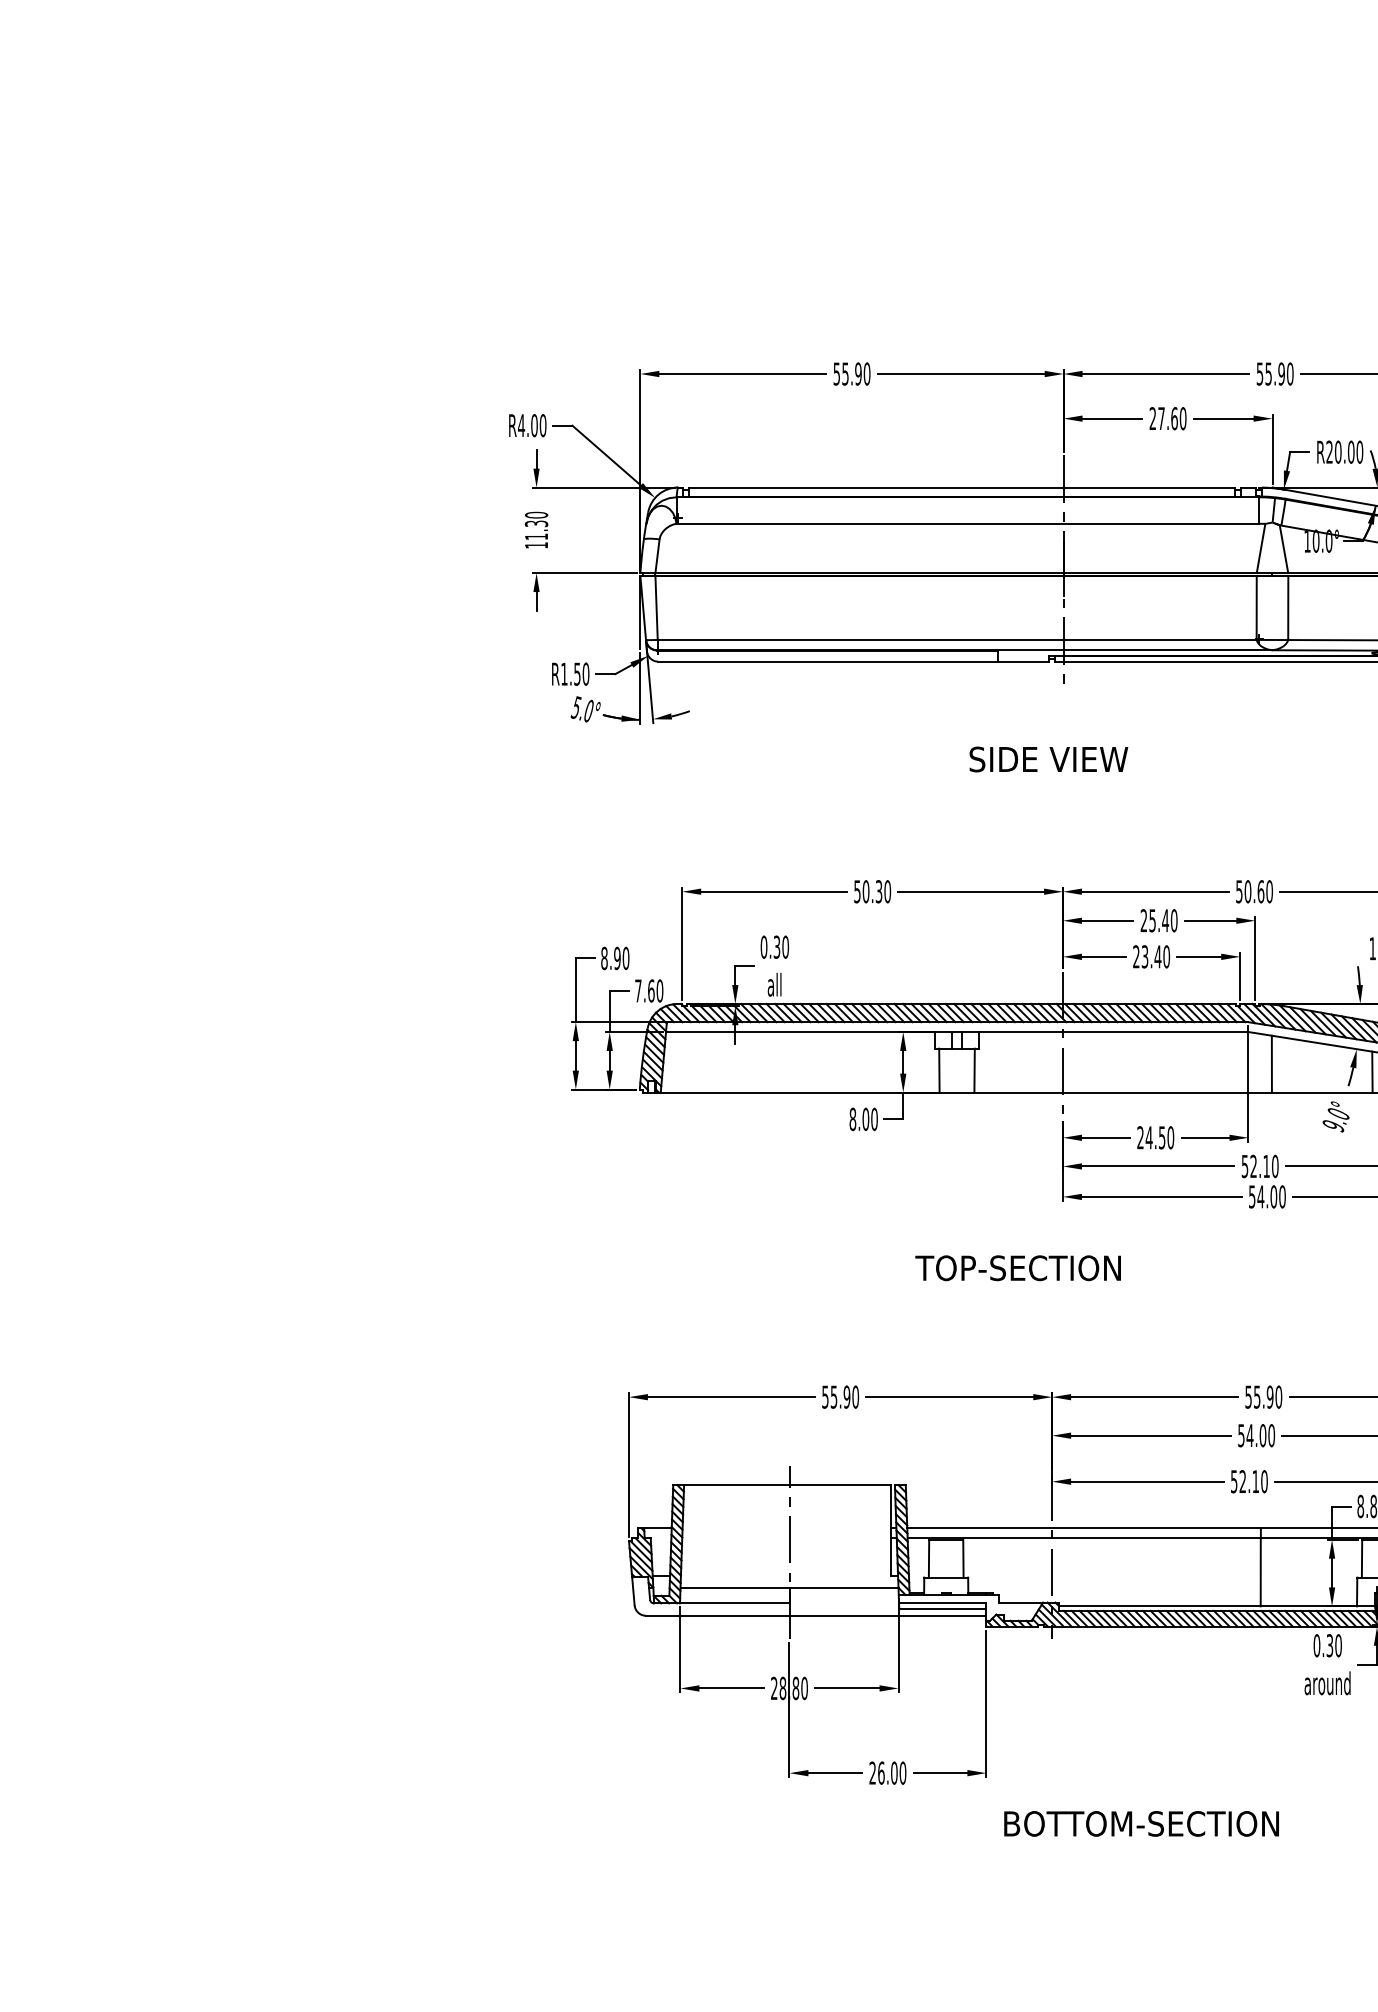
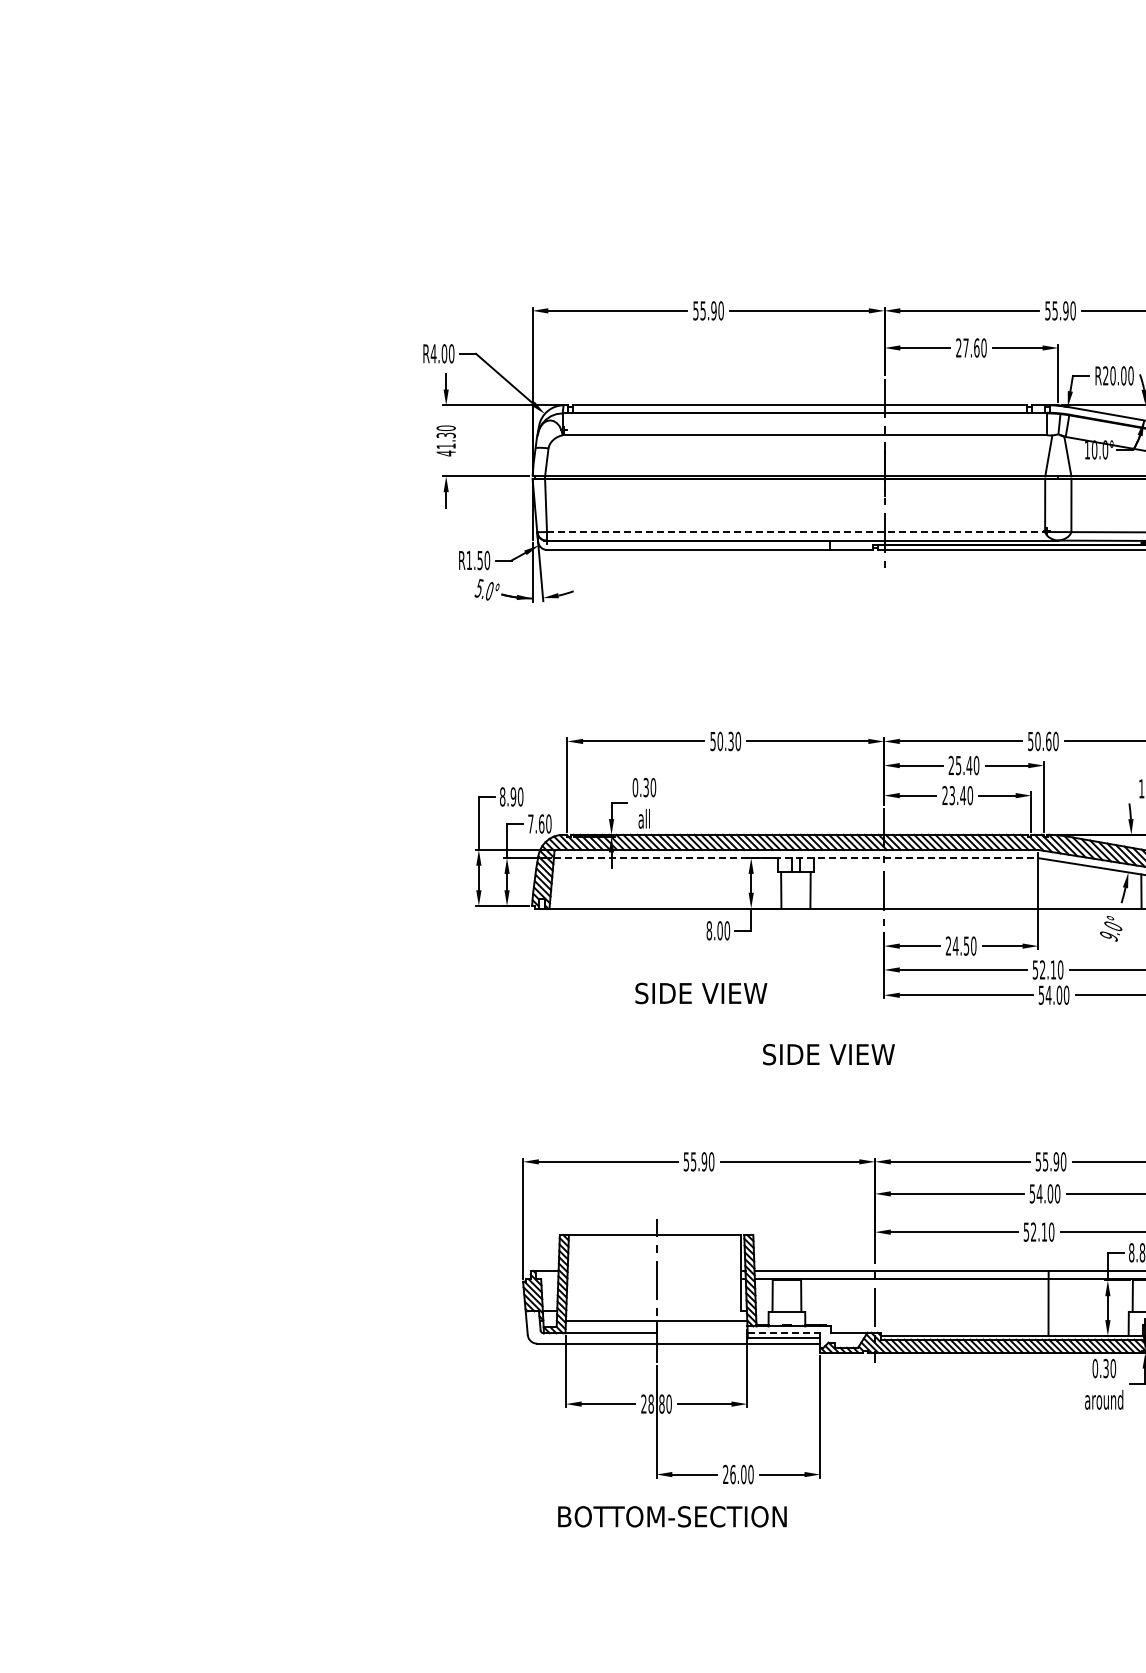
text: (535, 545) -> (445, 453), 11.30 -> 41.30
line: (957, 640) -> (796, 532), solid -> dashed
text: (1049, 759) -> (701, 993), moved
line: (957, 1032) -> (796, 858), solid -> dashed
line: (1271, 1063) -> (1057, 884), removed
text: (1017, 1268) -> (846, 1054), TOP-SECTION -> SIDE VIEW
line: (943, 1603) -> (784, 1333), solid -> dashed
text: (1141, 1823) -> (672, 1516), moved

